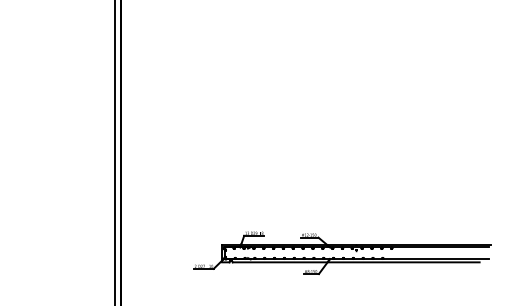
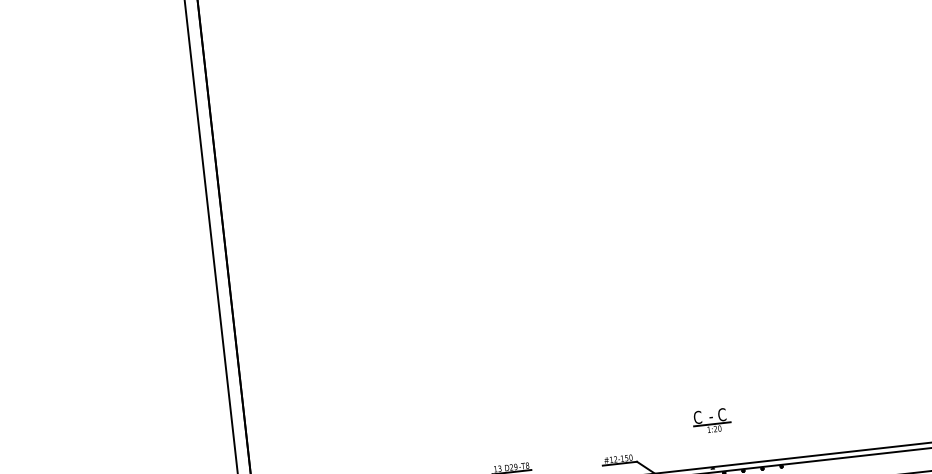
part: (358, 220) -> (711, 419), added

